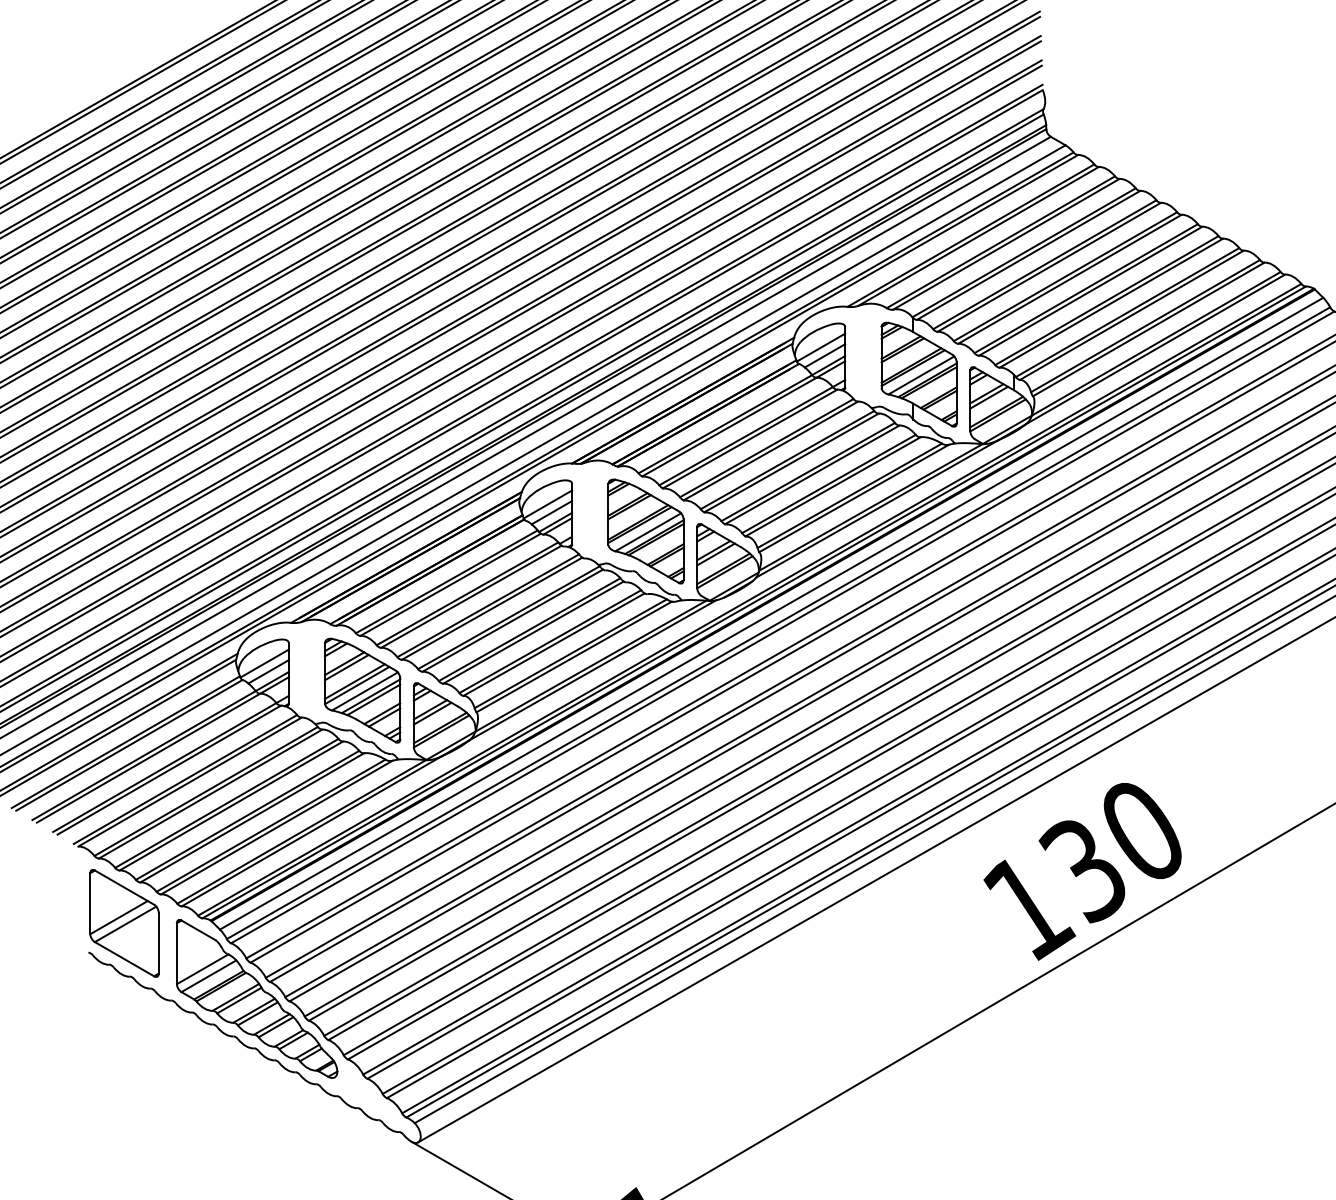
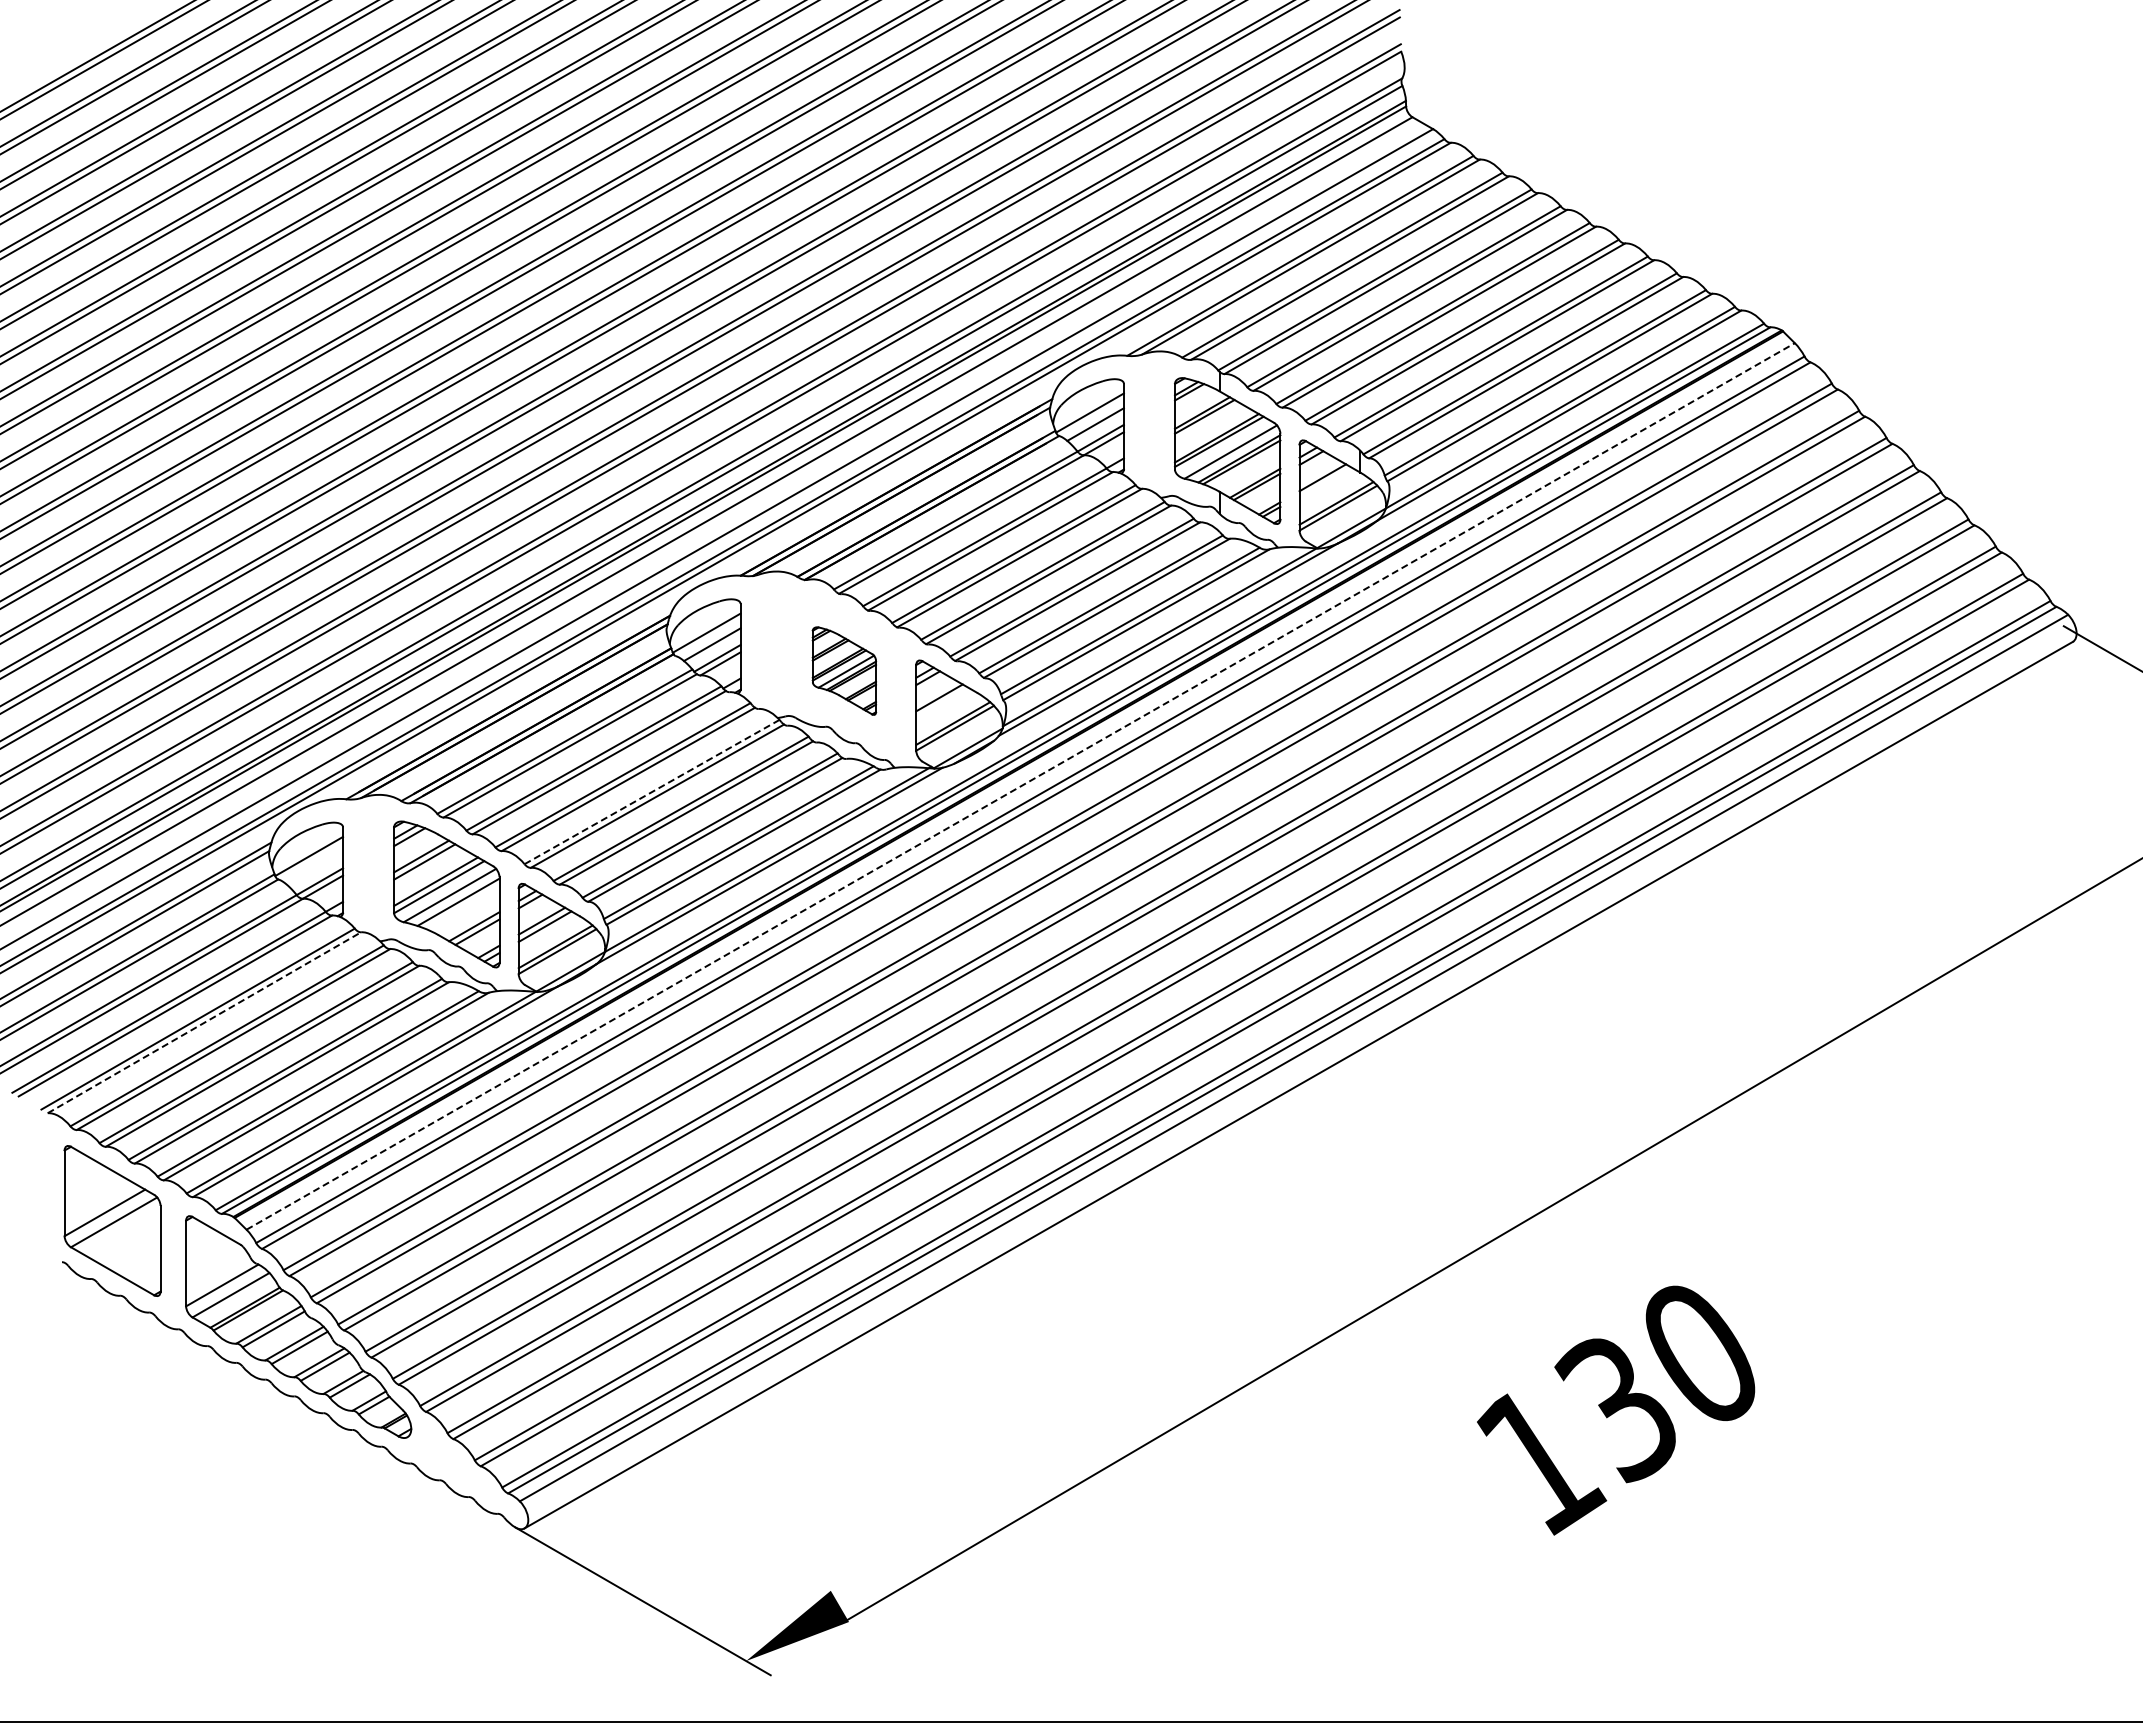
line: (988, 397) -> (1325, 483), removed
part: (646, 531) -> (844, 670), size x0.6
line: (715, 554) -> (942, 703), removed
line: (772, 613) -> (1021, 786), solid -> dashed
line: (509, 617) -> (652, 791), solid -> dashed
line: (268, 671) -> (314, 867), removed
line: (373, 699) -> (462, 906), removed
line: (190, 781) -> (204, 1022), solid -> dashed
text: (1082, 871) -> (1616, 1410), moved

